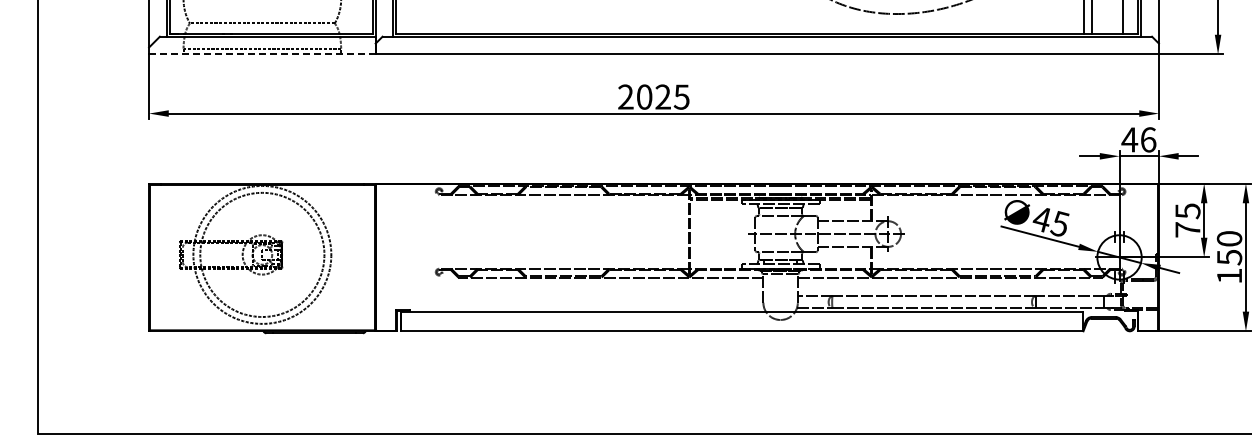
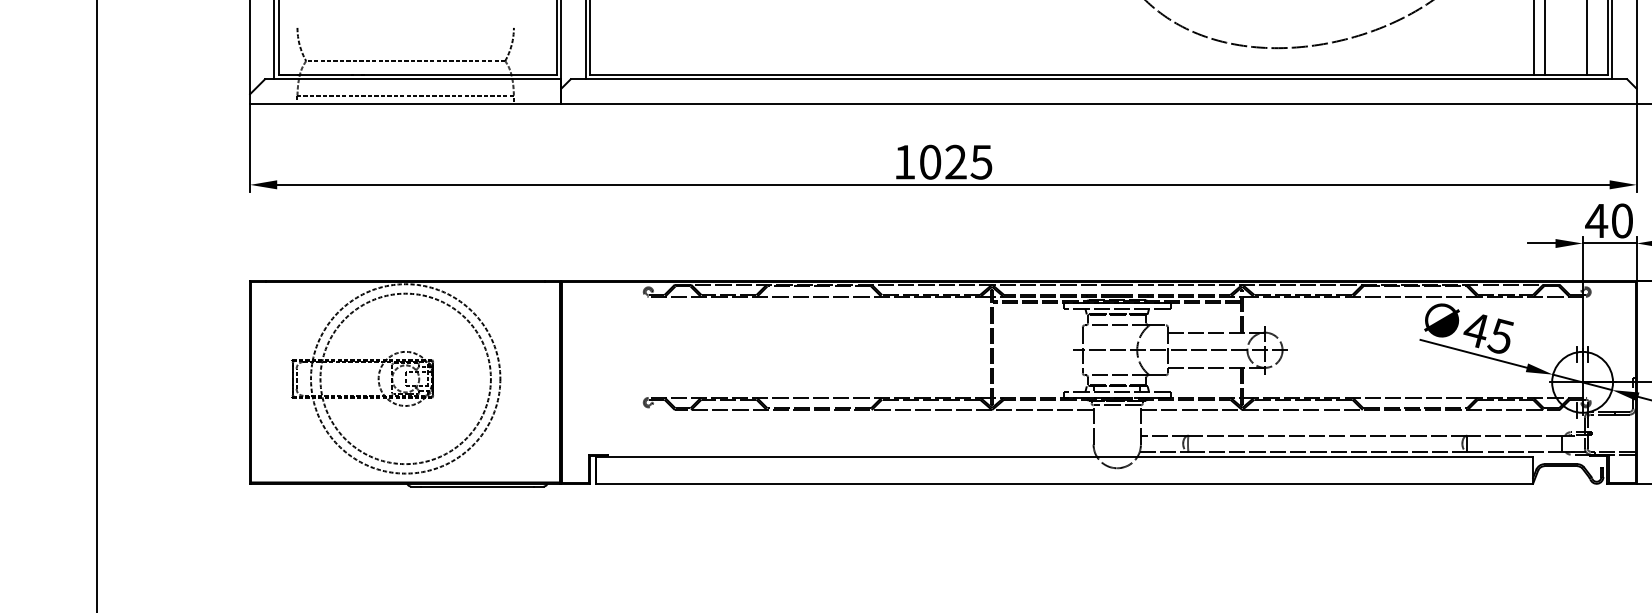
line: (262, 54) -> (405, 103), dashed -> solid
text: (625, 96) -> (904, 161), 2025 -> 1025
text: (1148, 139) -> (1622, 220), 46 -> 40

